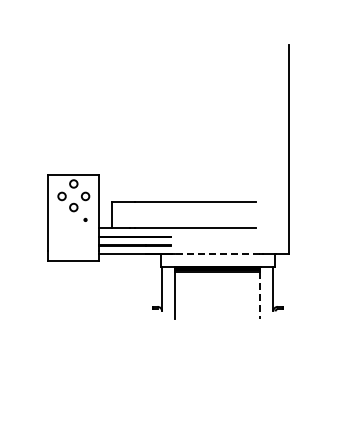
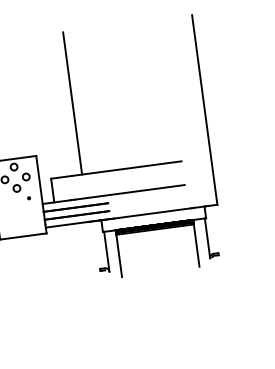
line: (146, 122) -> (72, 102), added
line: (217, 254) -> (152, 213), dashed -> solid
line: (260, 296) -> (196, 246), dashed -> solid

